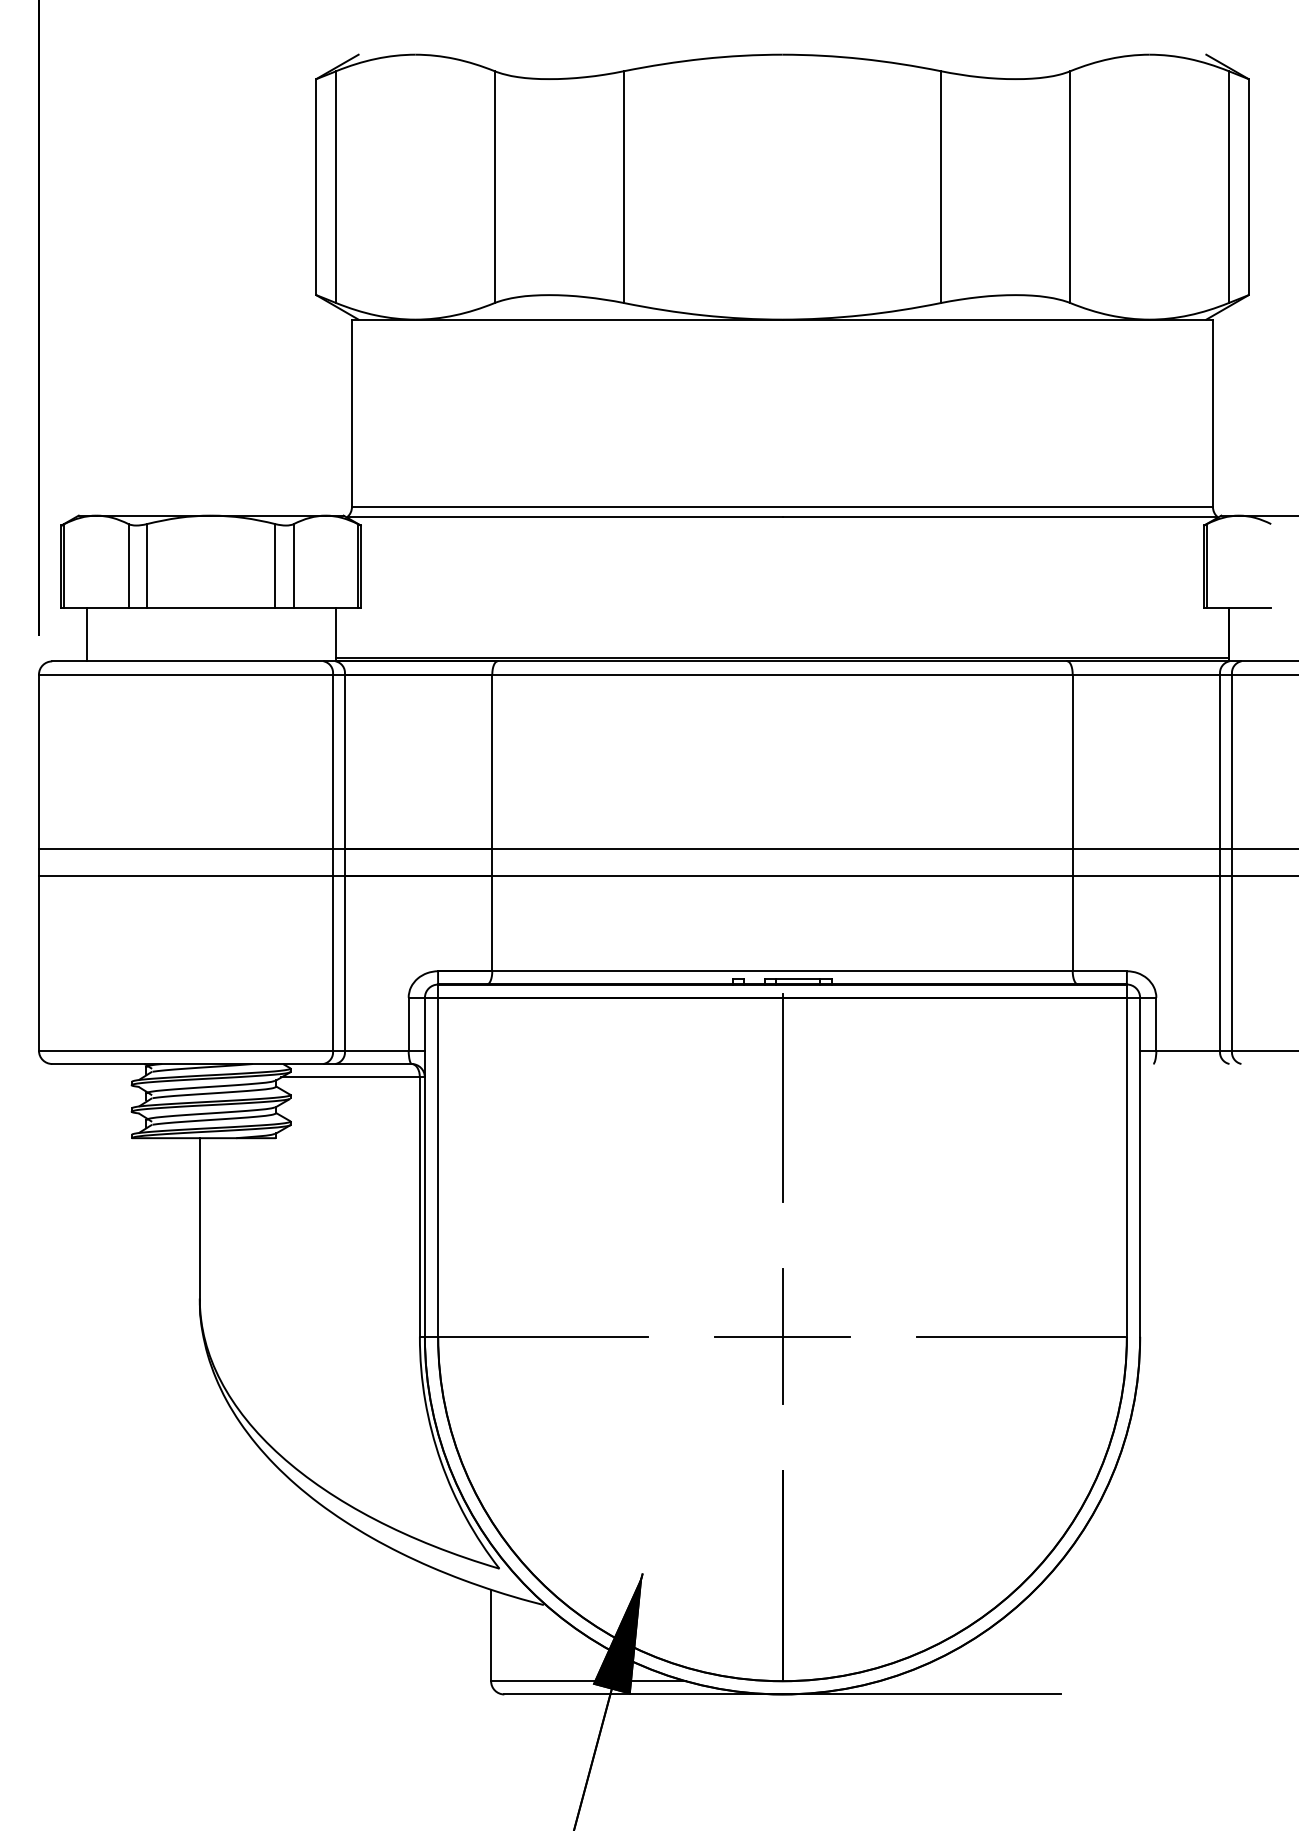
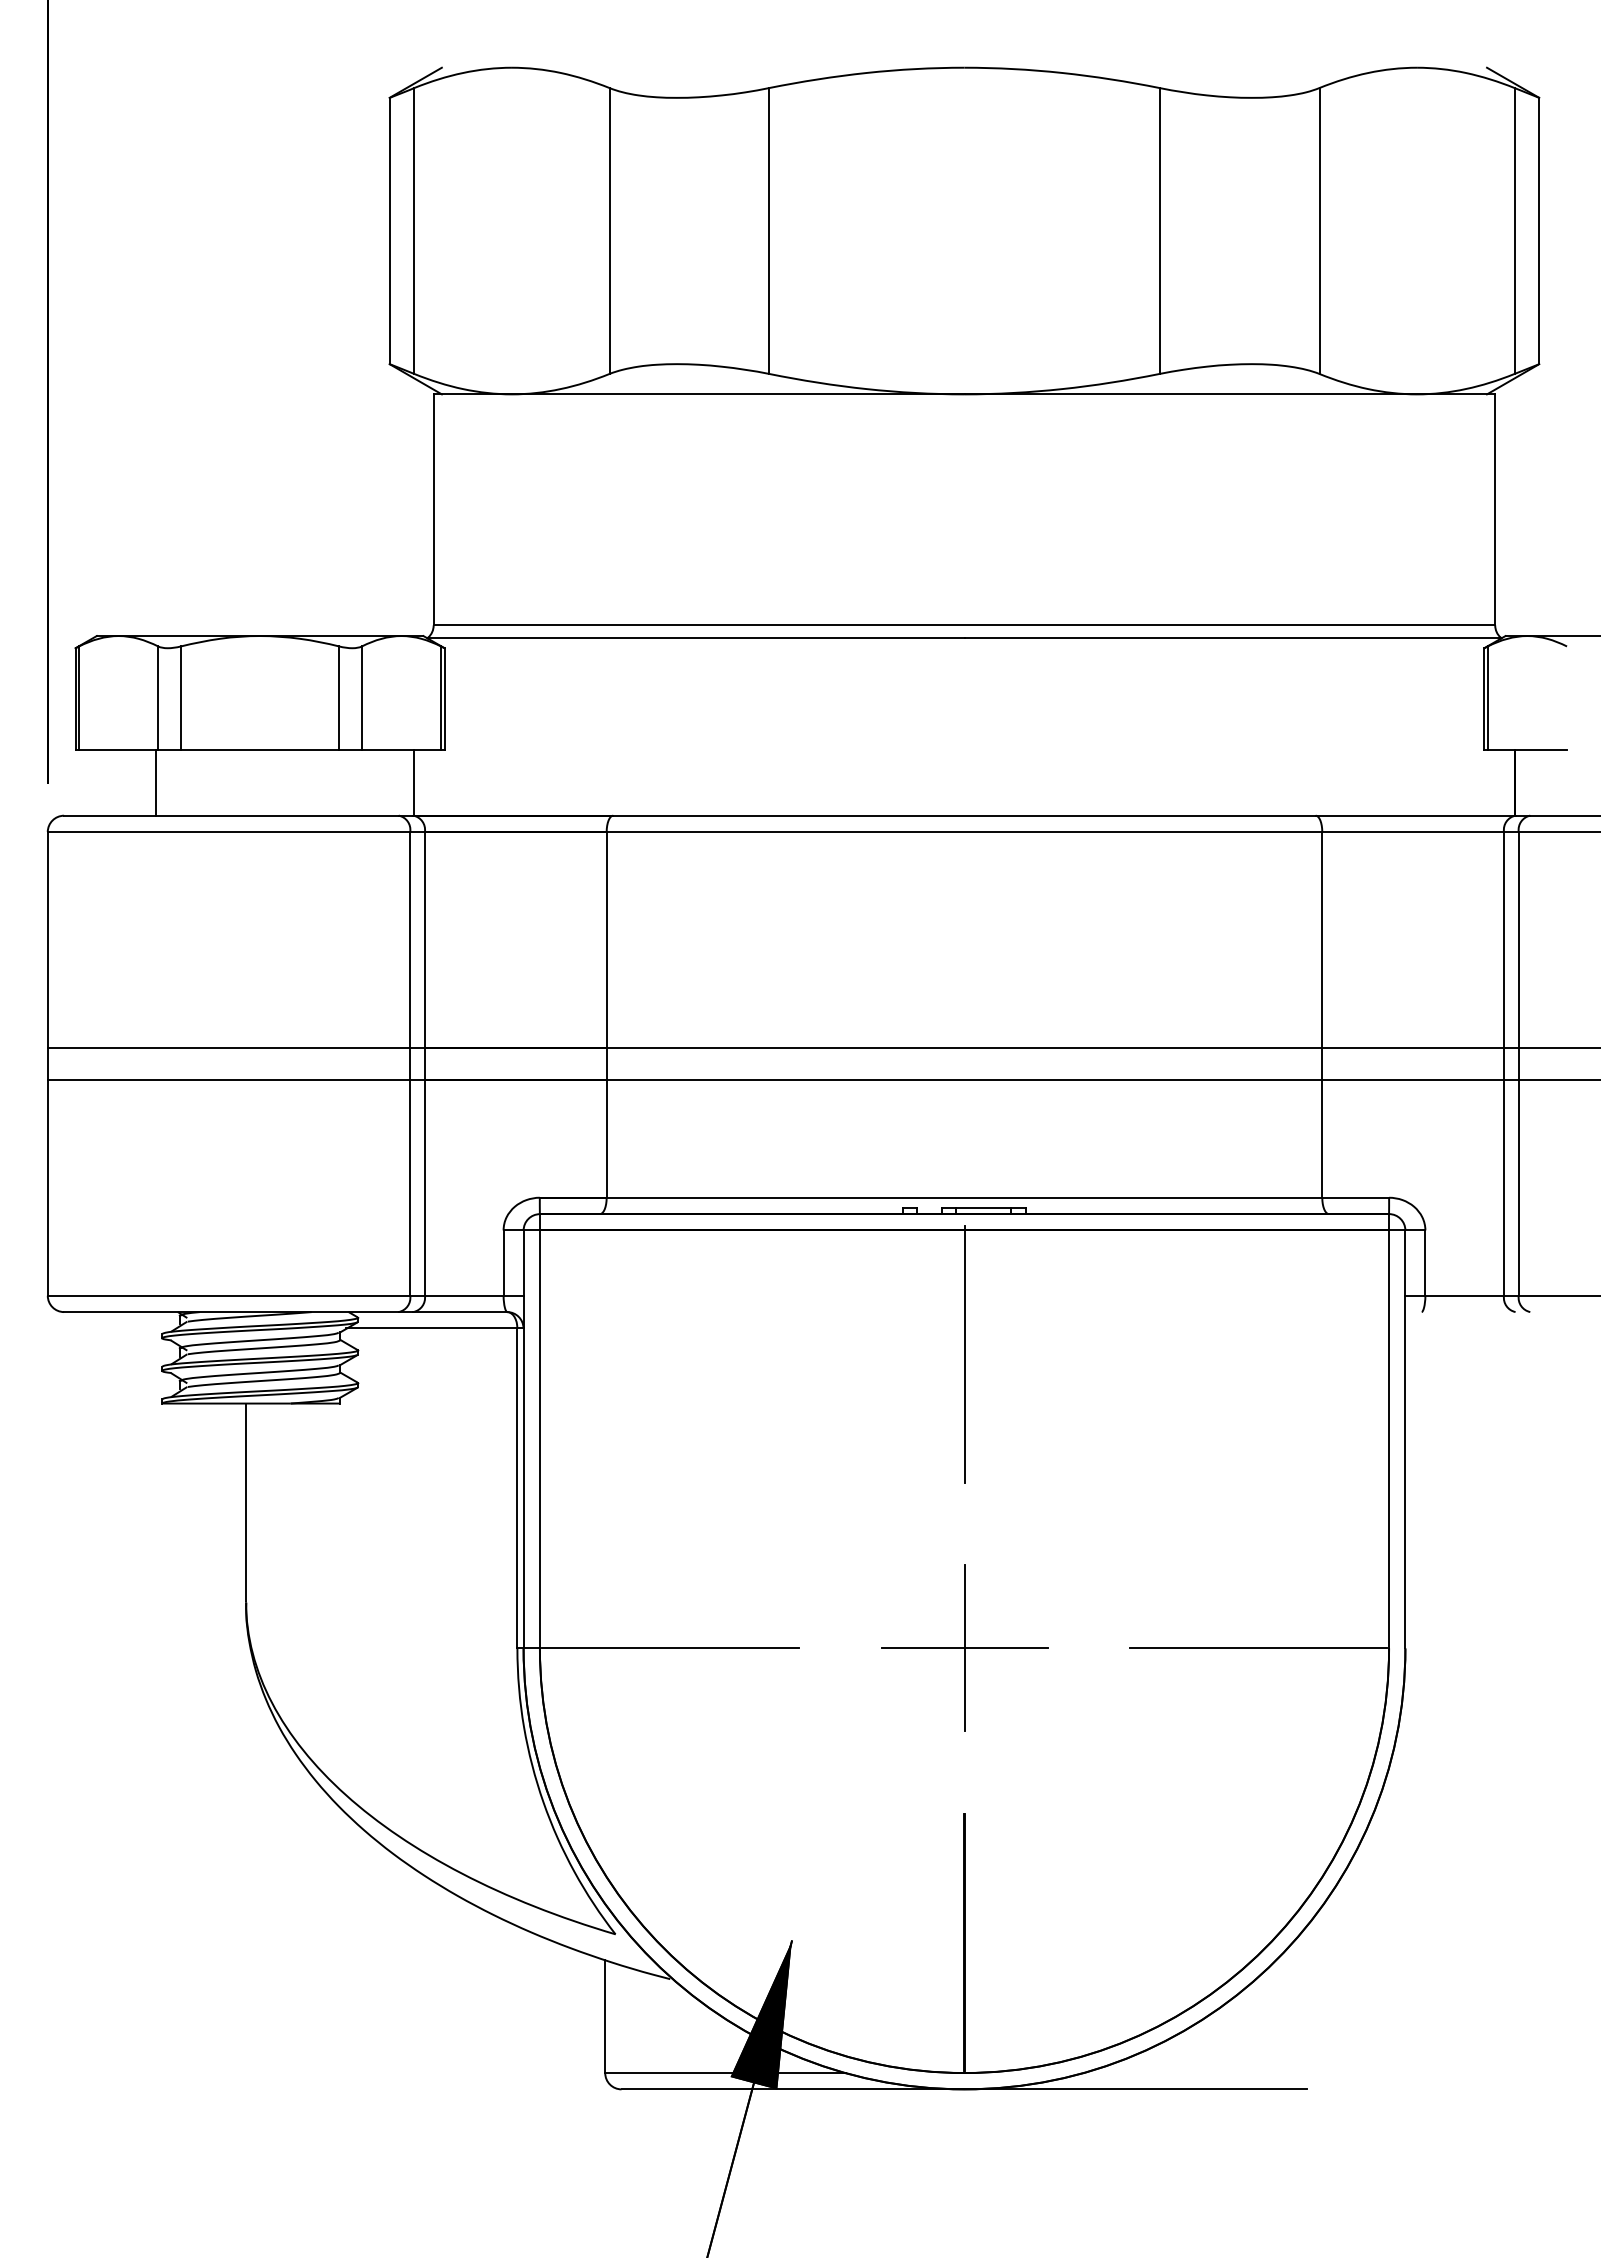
line: (86, 634) -> (155, 782), moved
line: (782, 657) -> (964, 811), removed

